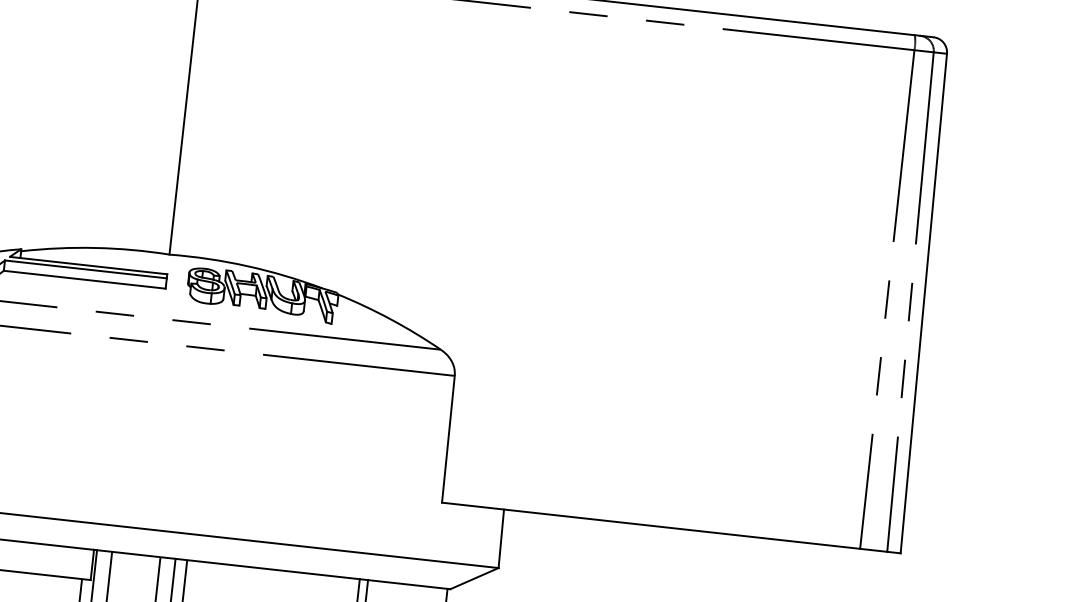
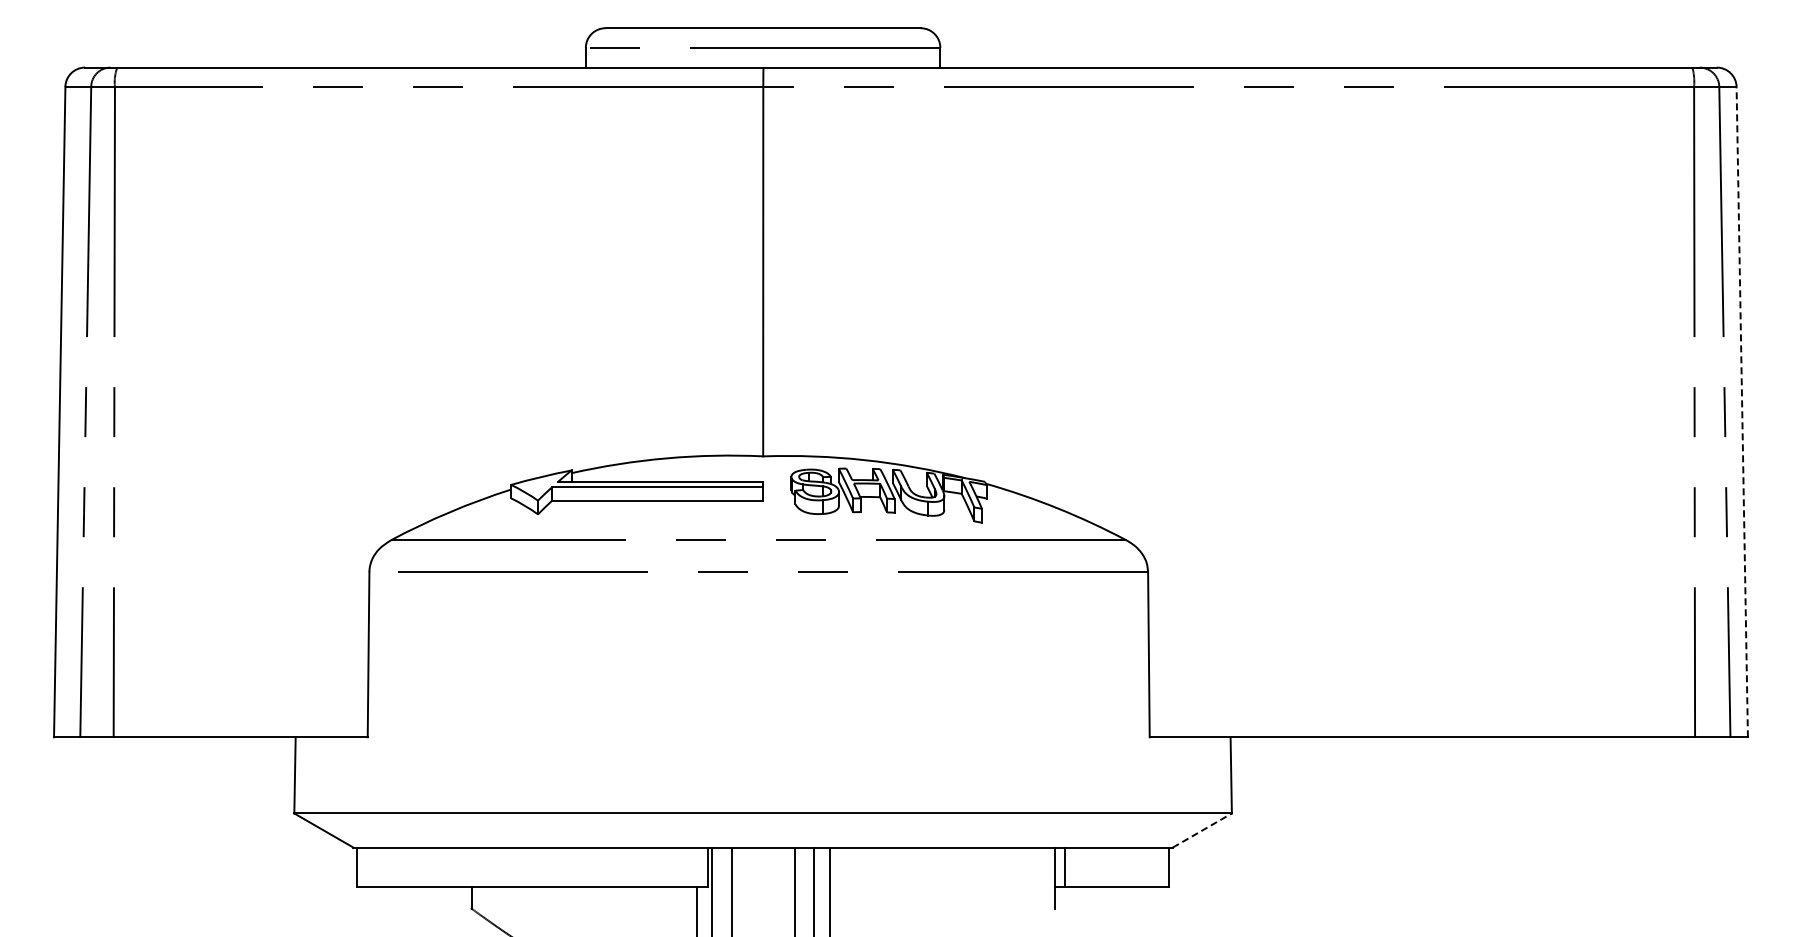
line: (924, 303) -> (1742, 411), solid -> dashed
line: (474, 578) -> (1202, 830), solid -> dashed

